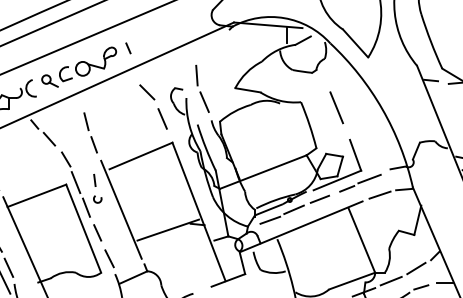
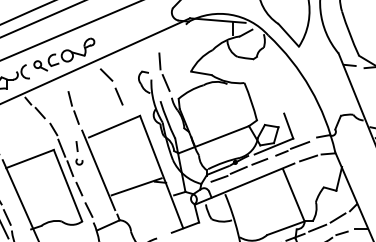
line: (128, 48) -> (104, 39), removed
part: (153, 106) -> (111, 86), moved
line: (336, 107) -> (273, 87), removed

